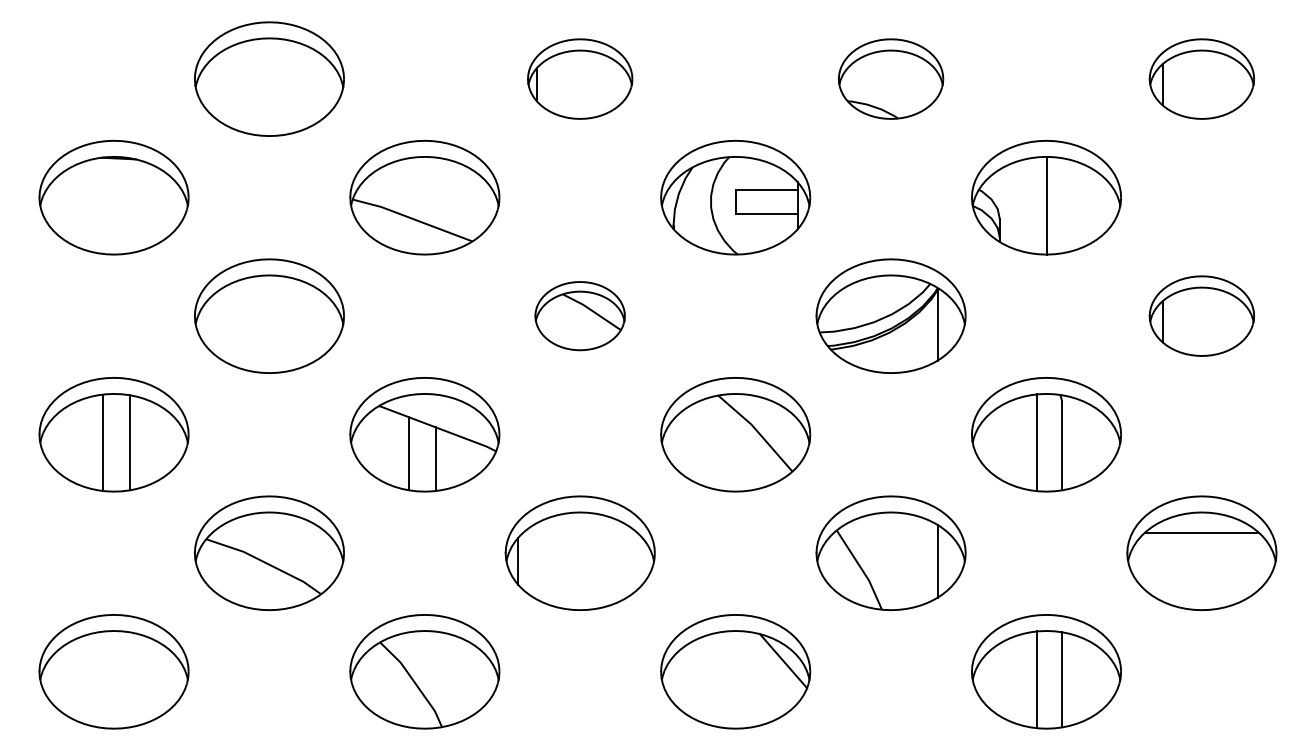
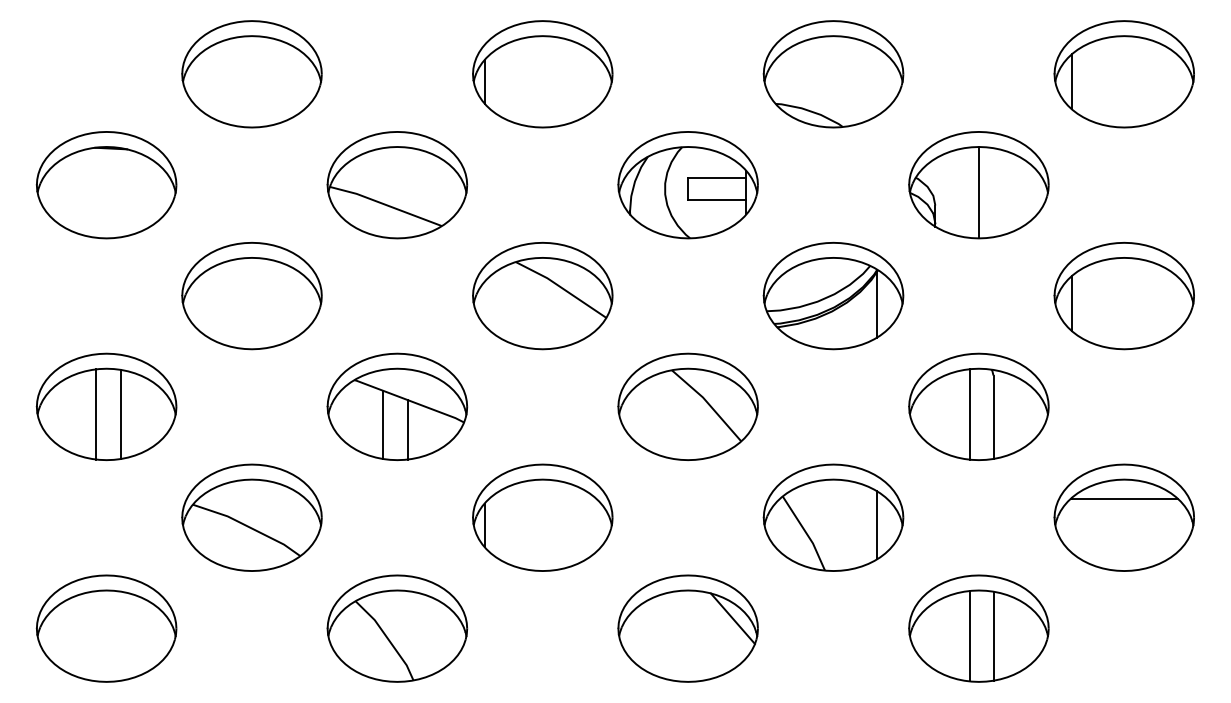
part: (579, 78) -> (542, 73), size x1.43
part: (890, 78) -> (833, 73), size x1.43
part: (1201, 78) -> (1123, 73), size x1.43
part: (579, 315) -> (542, 295), size x1.67
part: (1201, 315) -> (1123, 295), size x1.43

